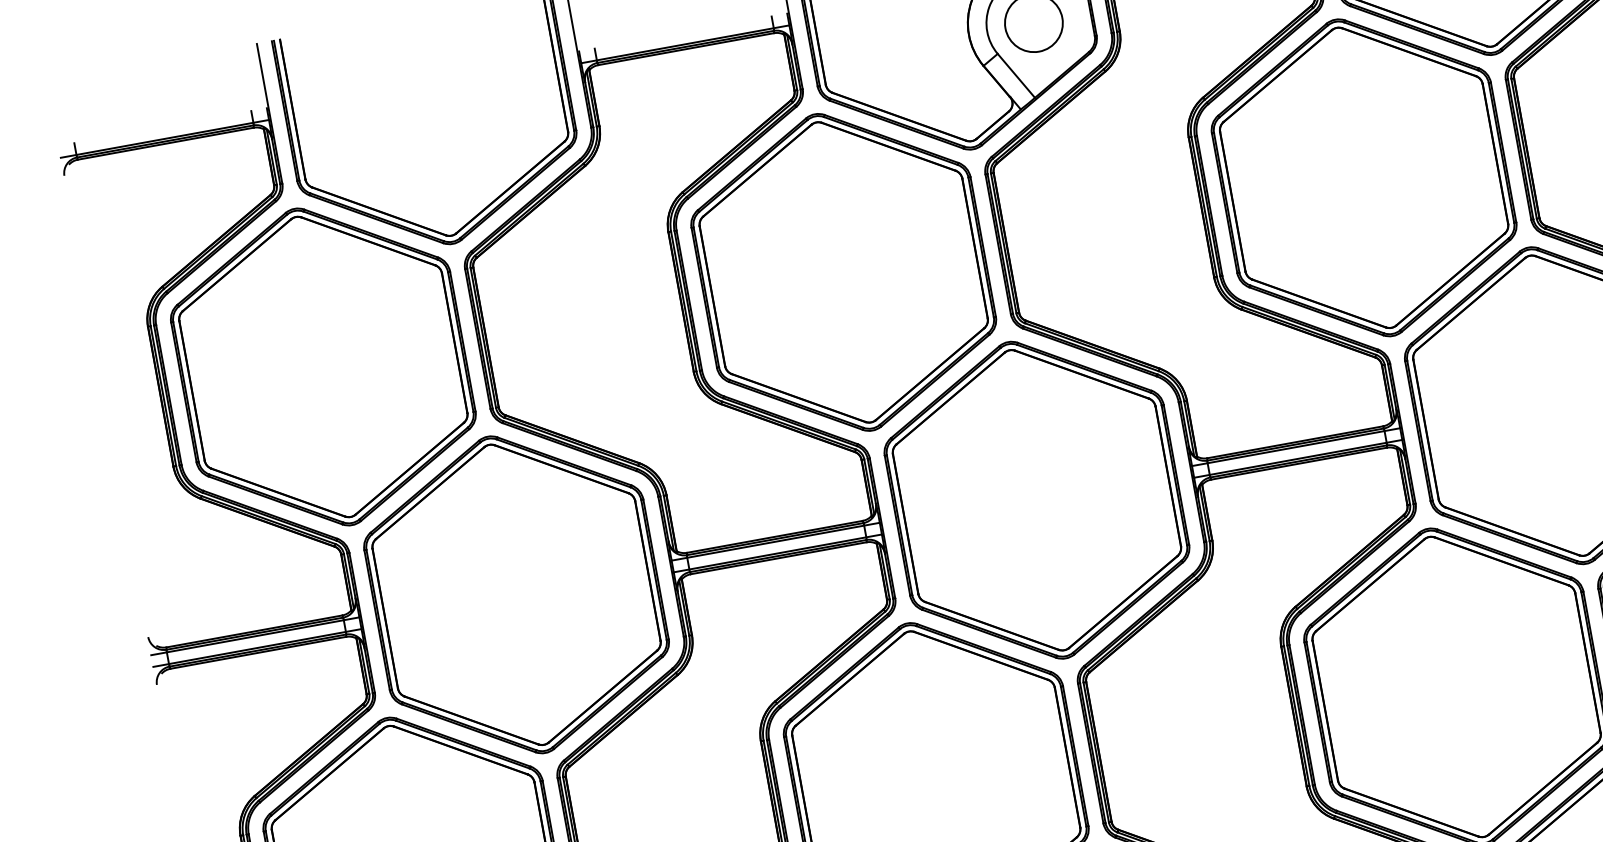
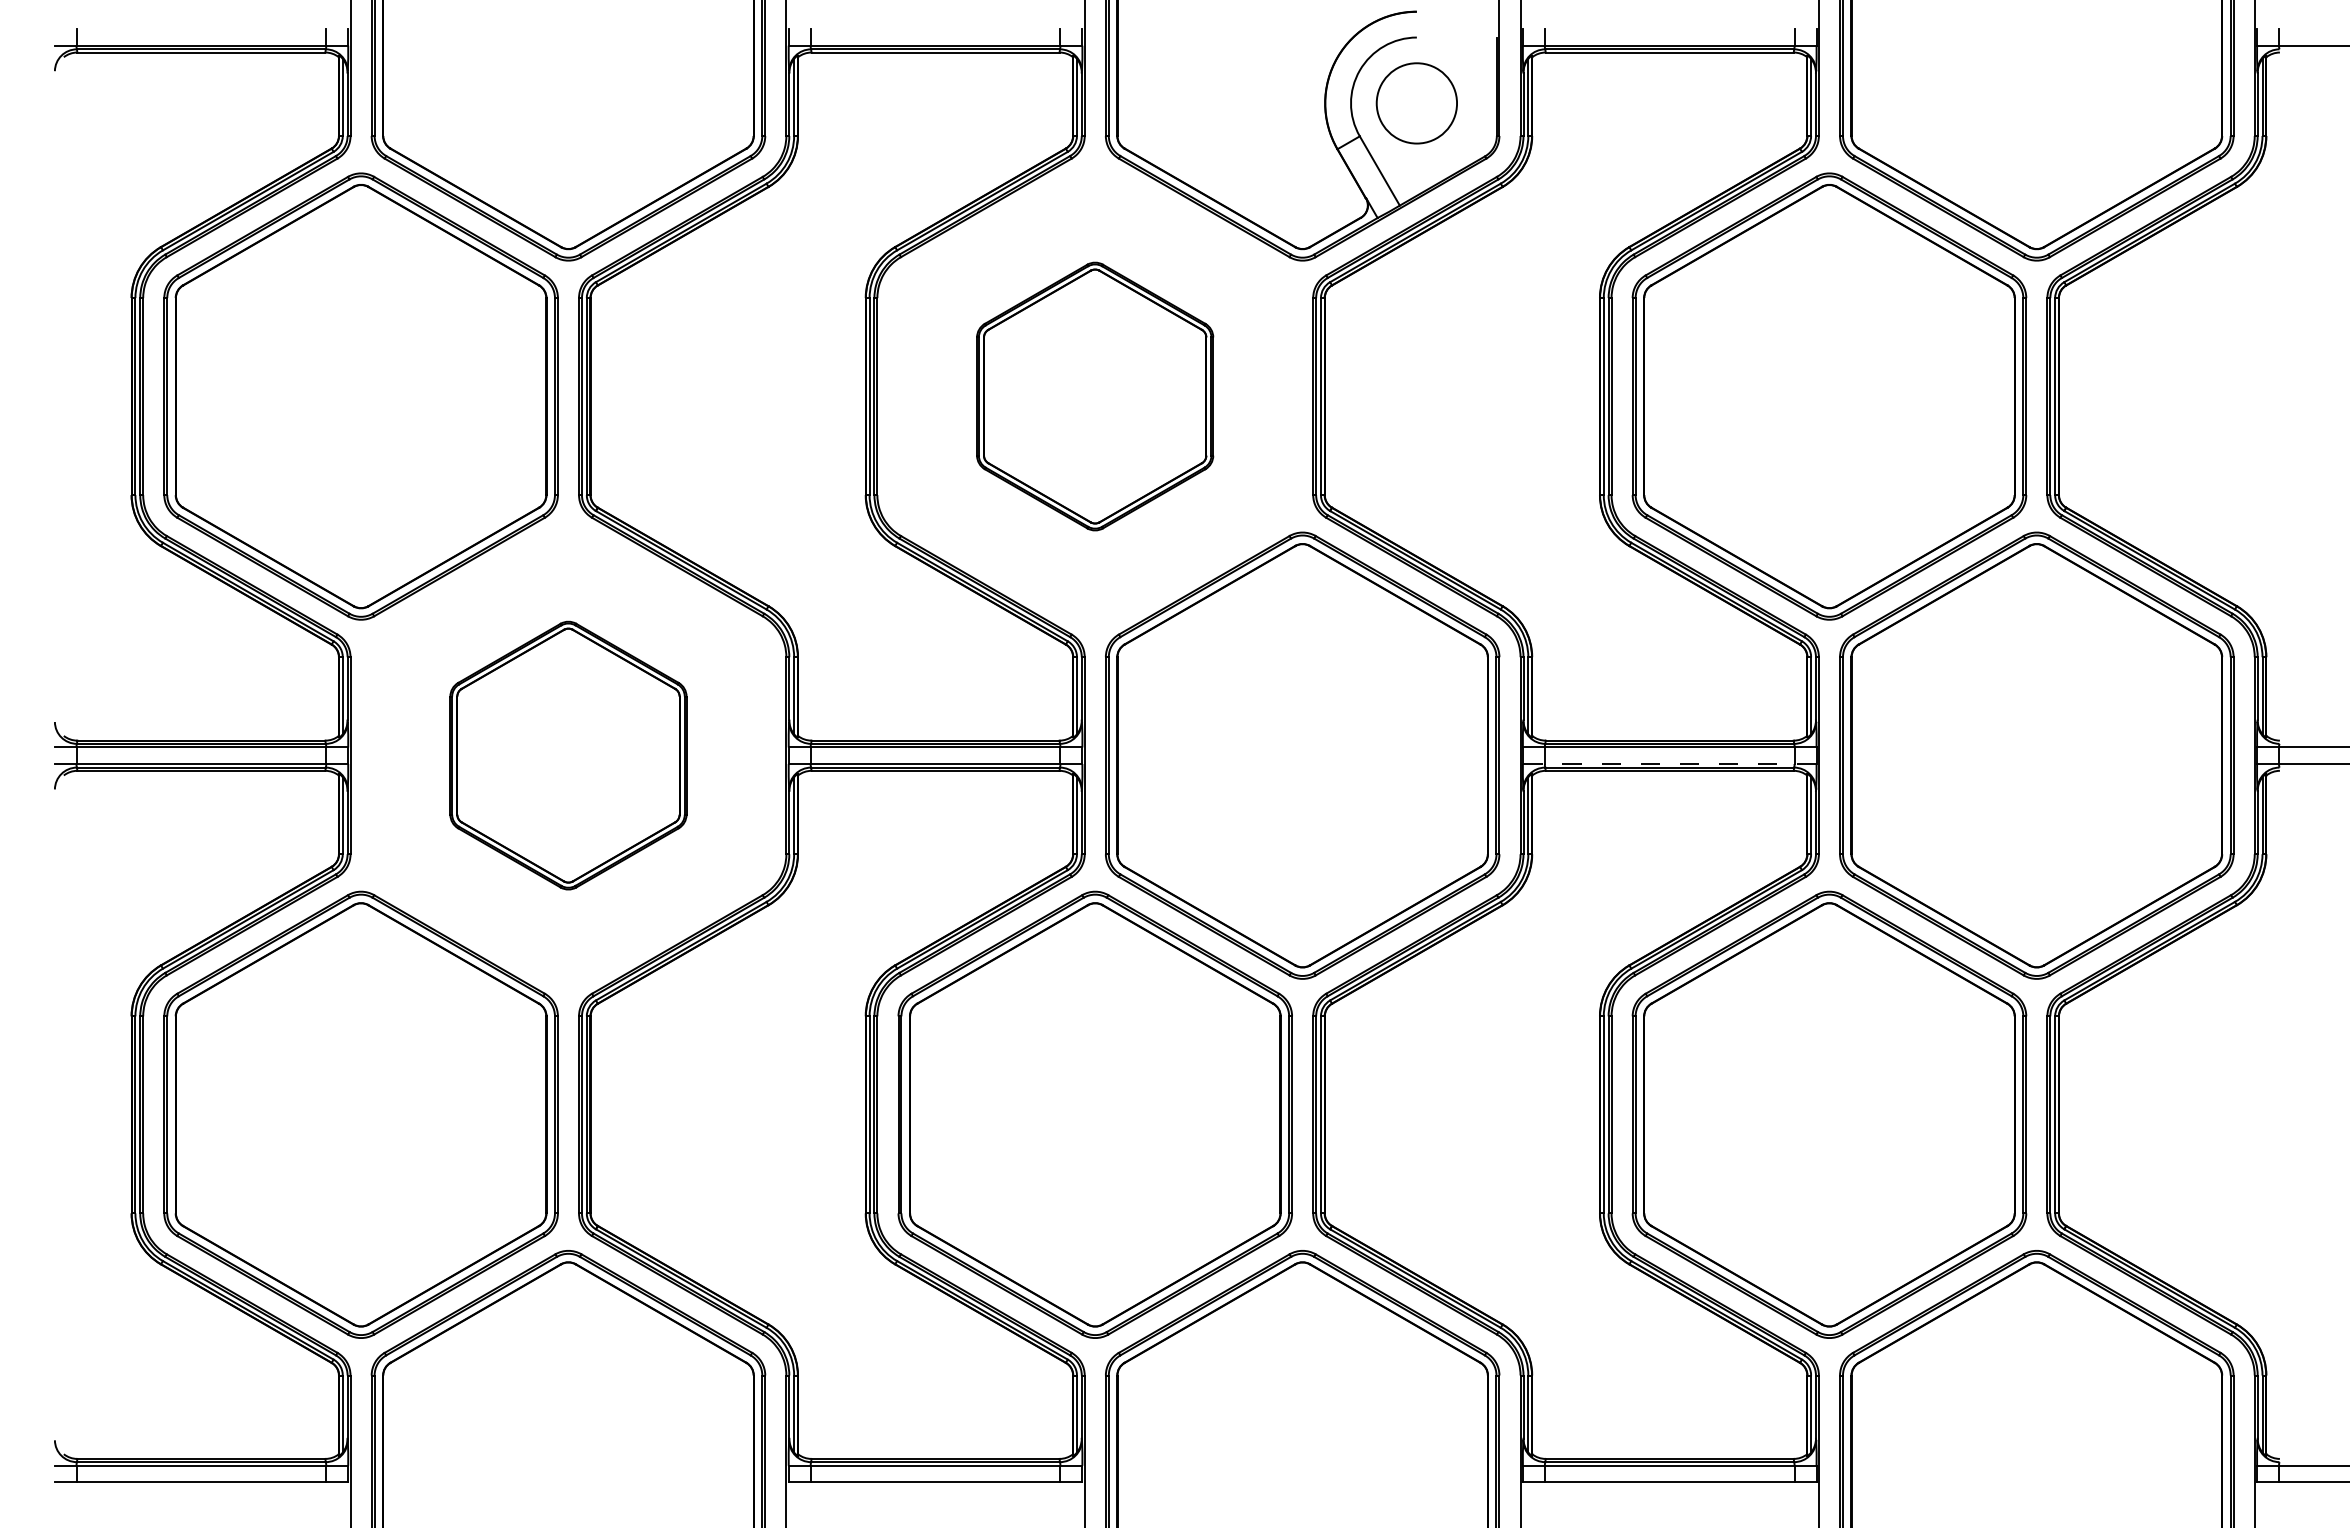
part: (843, 272) -> (1094, 396), size x0.6
line: (1298, 458) -> (1669, 763), solid -> dashed
part: (516, 594) -> (568, 755), size x0.6

